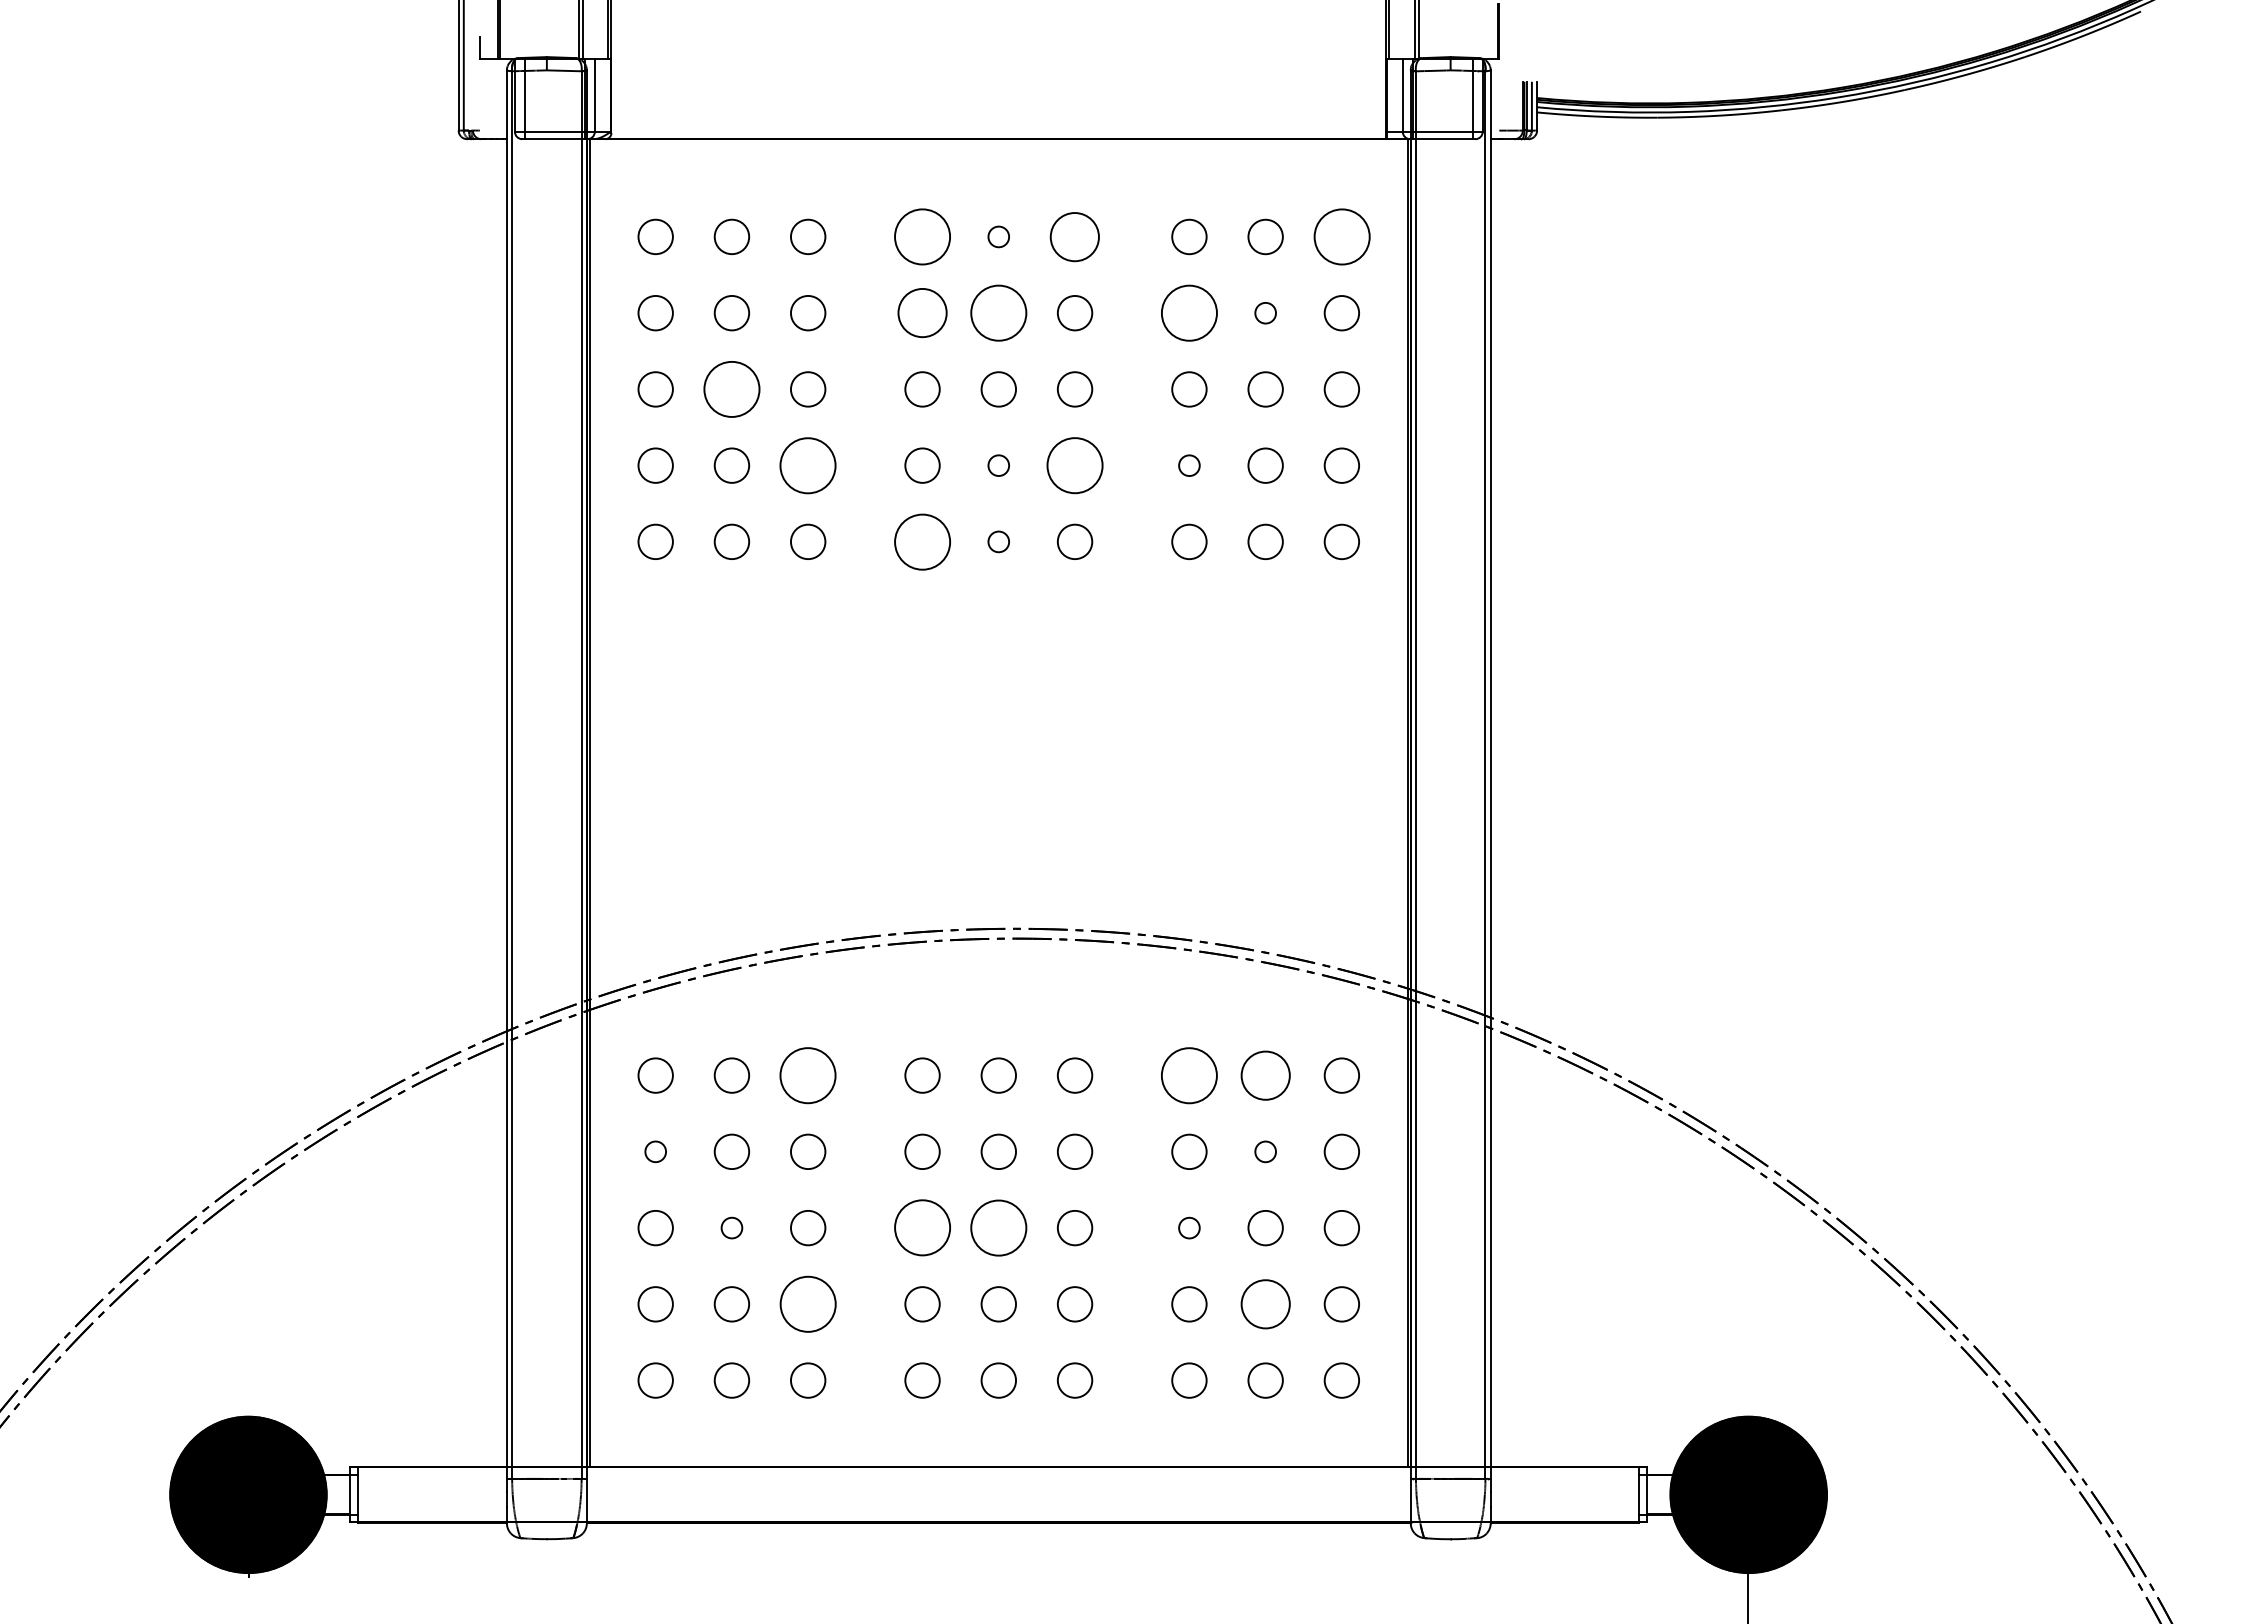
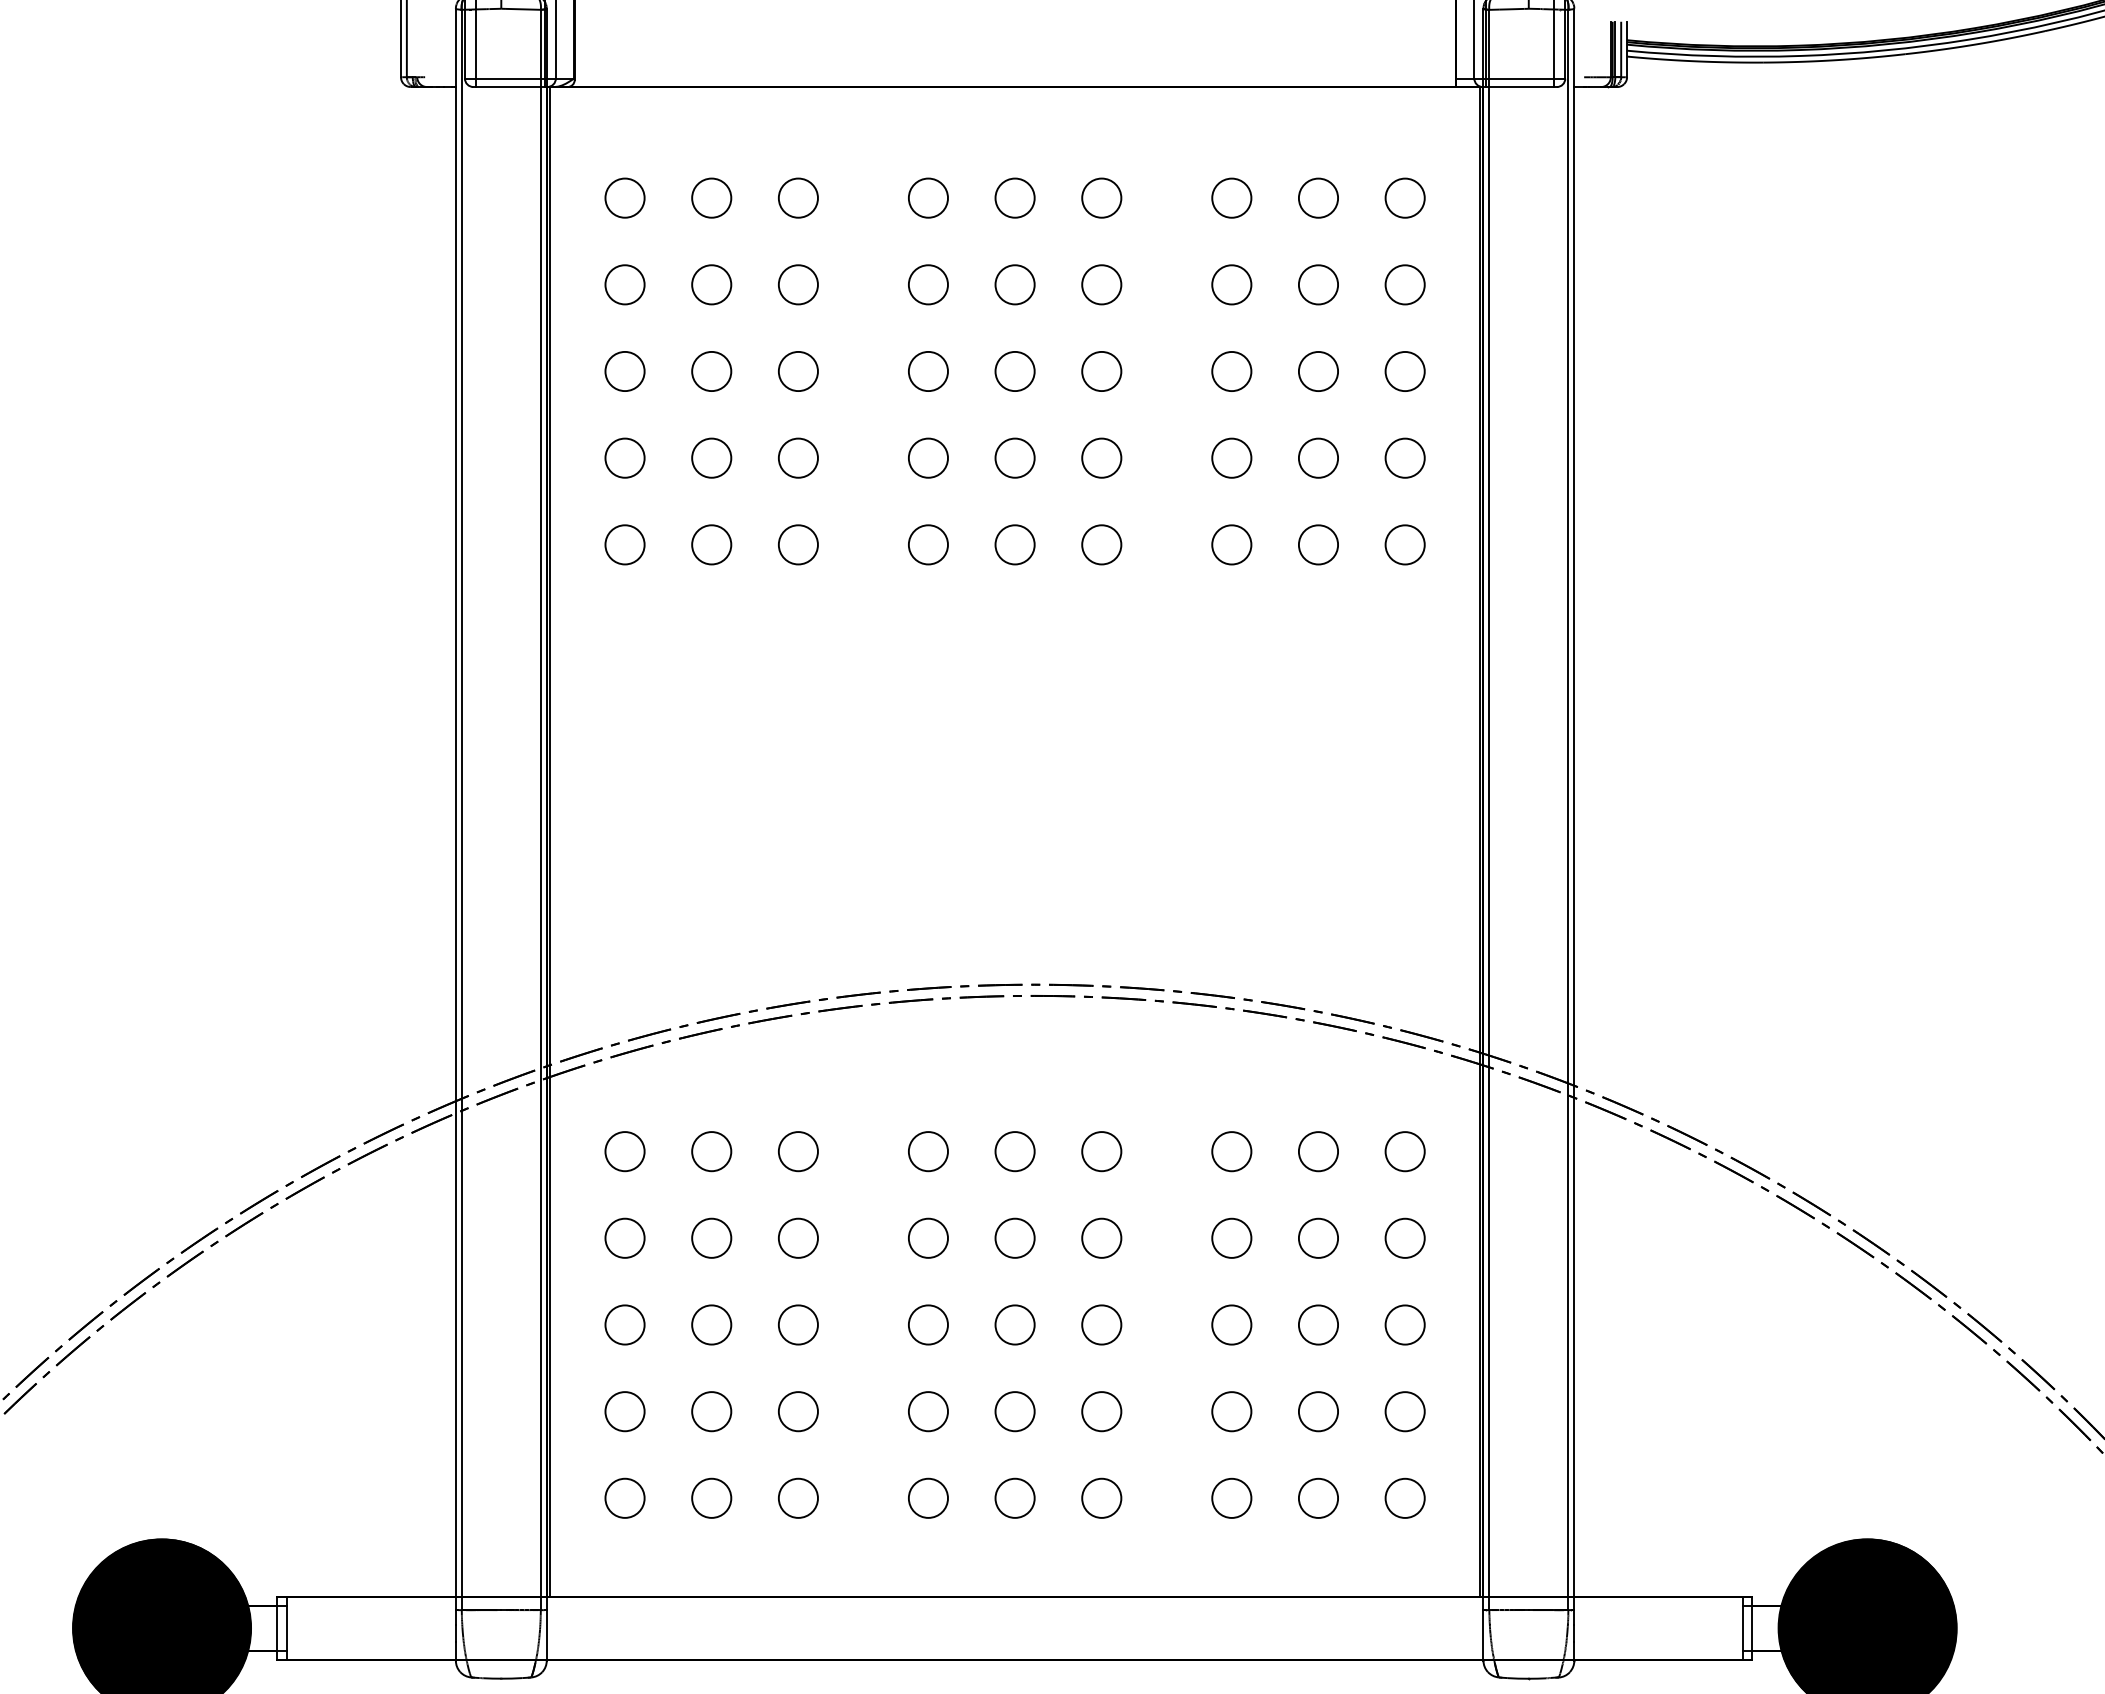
circle: (922, 236) -> (928, 197), size x0.62
circle: (998, 236) -> (1014, 197), size x1.67
circle: (1075, 236) -> (1102, 197), size x0.71
circle: (1341, 236) -> (1404, 197), size x0.62
circle: (998, 312) -> (1014, 284), size x0.62
circle: (922, 313) -> (928, 285), size x0.71
circle: (1189, 313) -> (1231, 285), size x0.62
circle: (1265, 313) -> (1318, 285), size x1.67
circle: (731, 389) -> (711, 371), size x0.62
circle: (808, 465) -> (798, 457), size x0.62
circle: (998, 465) -> (1014, 457), size x1.67
circle: (1074, 465) -> (1101, 457), size x0.62
circle: (1189, 465) -> (1231, 457), size x1.67
circle: (922, 541) -> (928, 544), size x0.62
circle: (998, 541) -> (1014, 544), size x1.67
circle: (808, 1075) -> (798, 1151), size x0.62
circle: (1189, 1075) -> (1231, 1151), size x0.62
circle: (1265, 1075) -> (1318, 1151), size x0.71
circle: (655, 1151) -> (624, 1237), size x1.67
circle: (1265, 1151) -> (1318, 1237), size x1.67
circle: (731, 1227) -> (711, 1324), size x1.67
circle: (998, 1227) -> (1014, 1324), size x0.62
circle: (1189, 1227) -> (1231, 1324), size x1.67
circle: (922, 1228) -> (928, 1325), size x0.62
circle: (807, 1304) -> (797, 1411), size x0.62
circle: (1265, 1304) -> (1318, 1411), size x0.71

